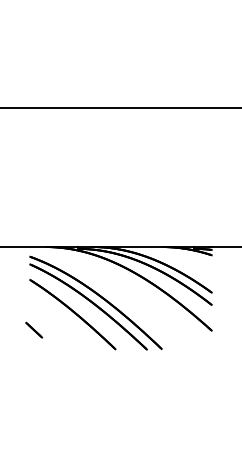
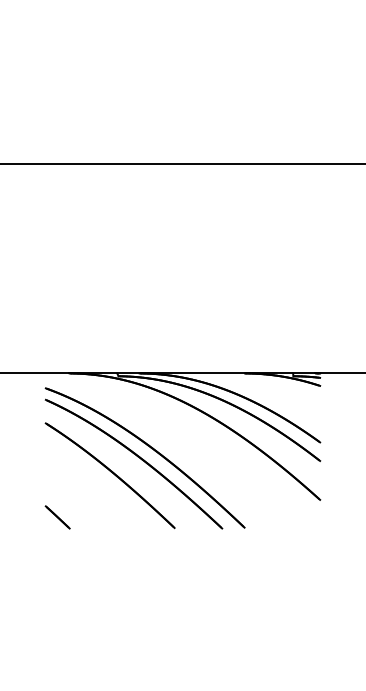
line: (34, 329) -> (58, 516), moved

